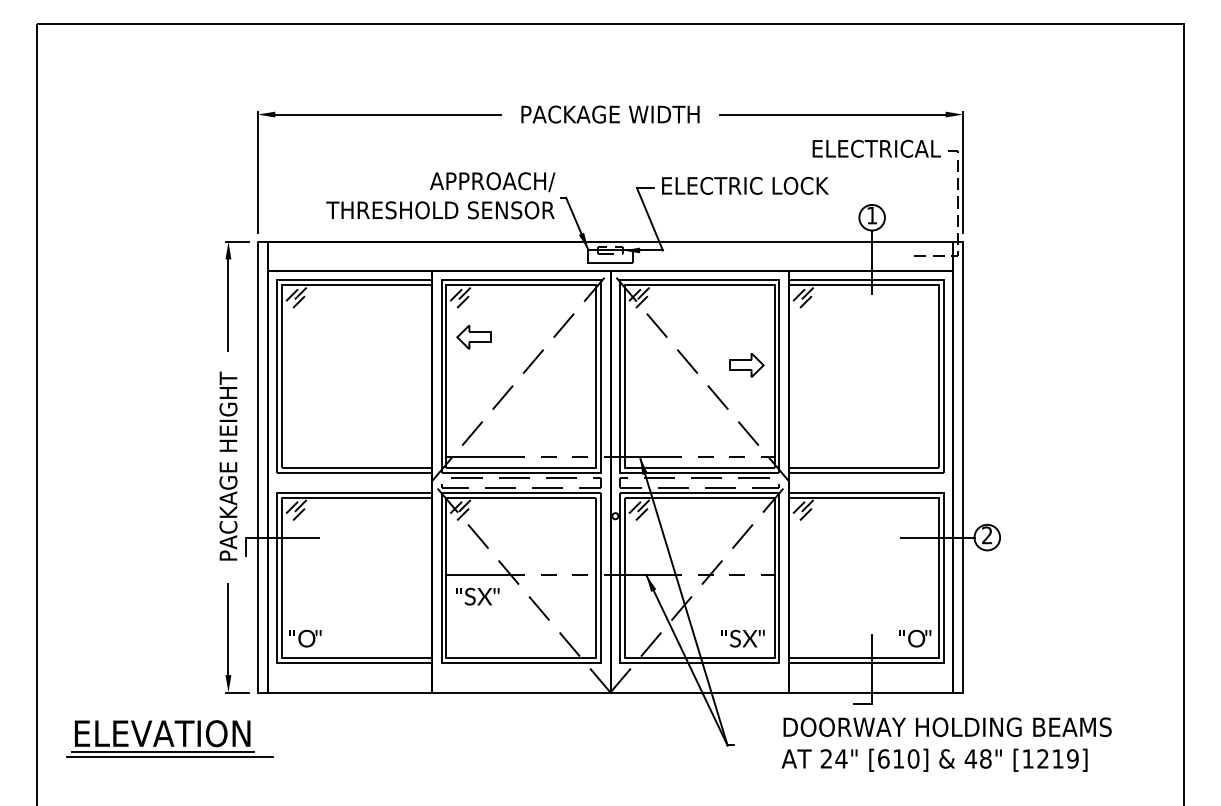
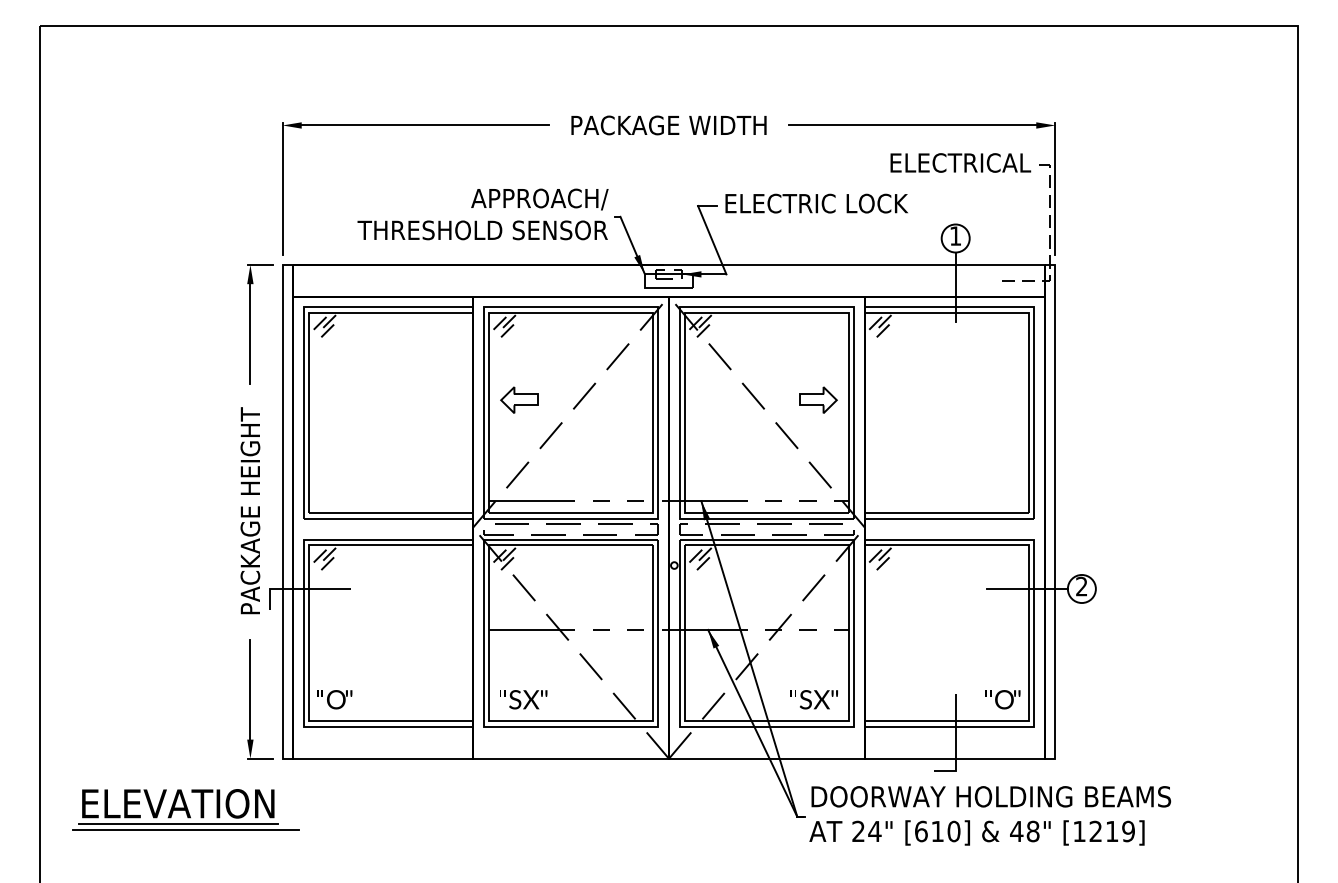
part: (473, 337) -> (518, 400), moved
text: (477, 596) -> (523, 699), moved
text: (946, 744) -> (990, 815), moved

